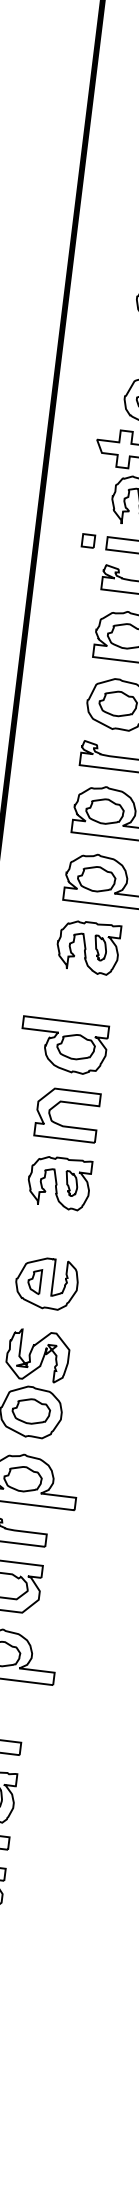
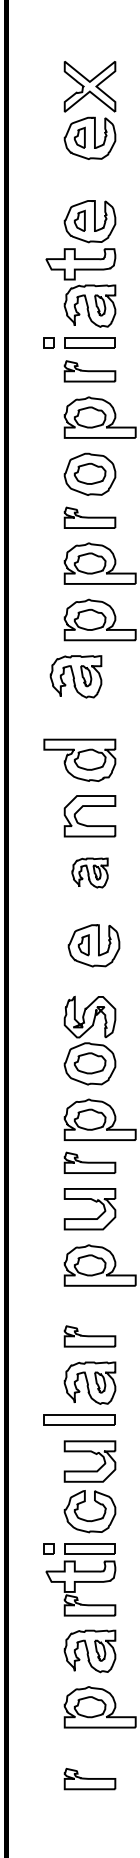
part: (87, 946) -> (75, 676), moved
part: (58, 1182) -> (89, 872), size x0.7
part: (46, 1283) -> (93, 945), moved

